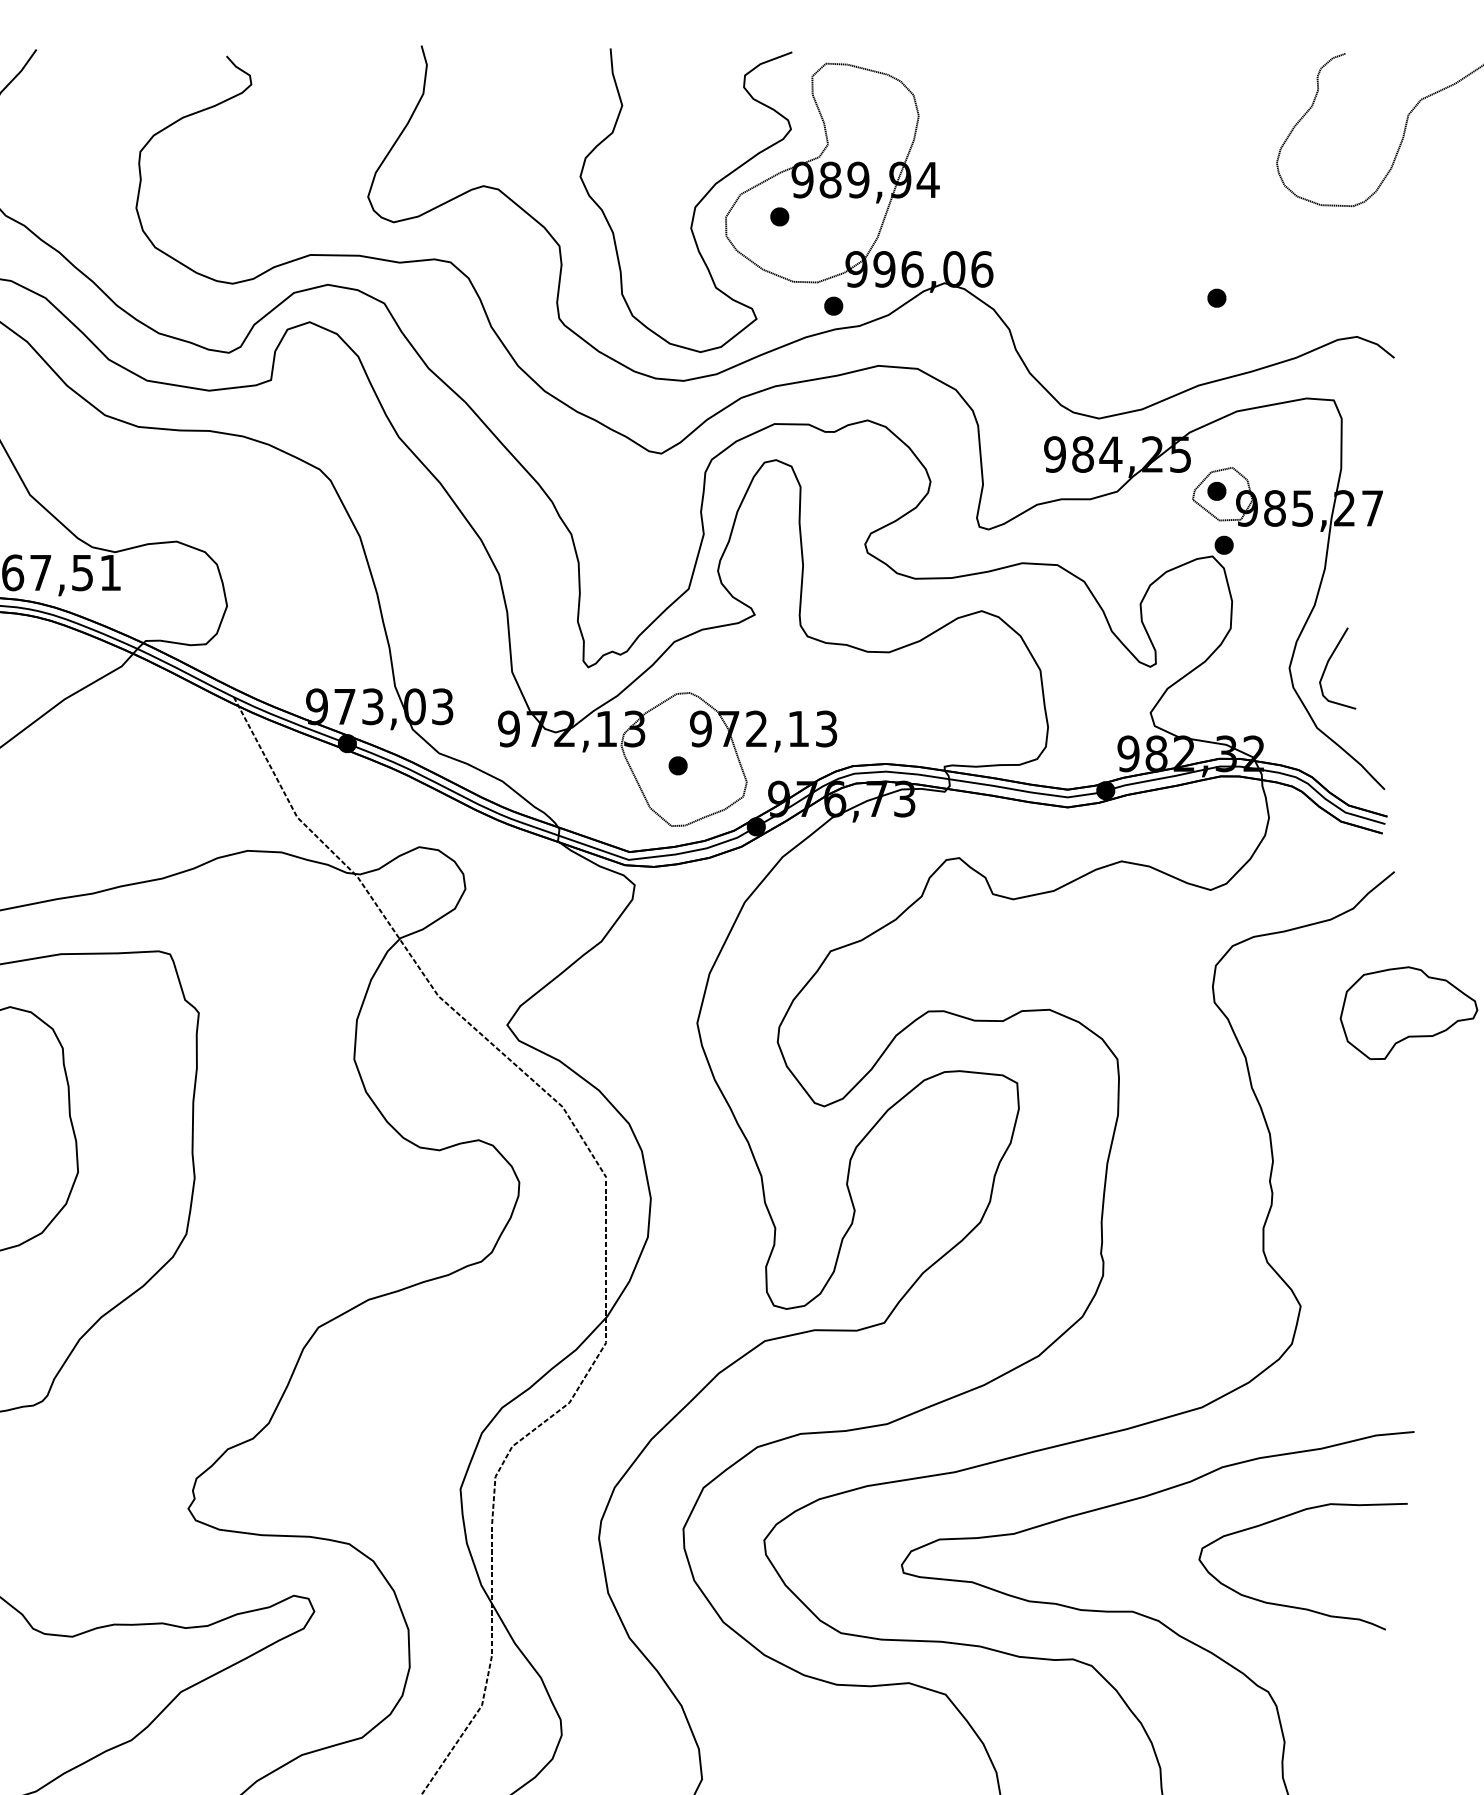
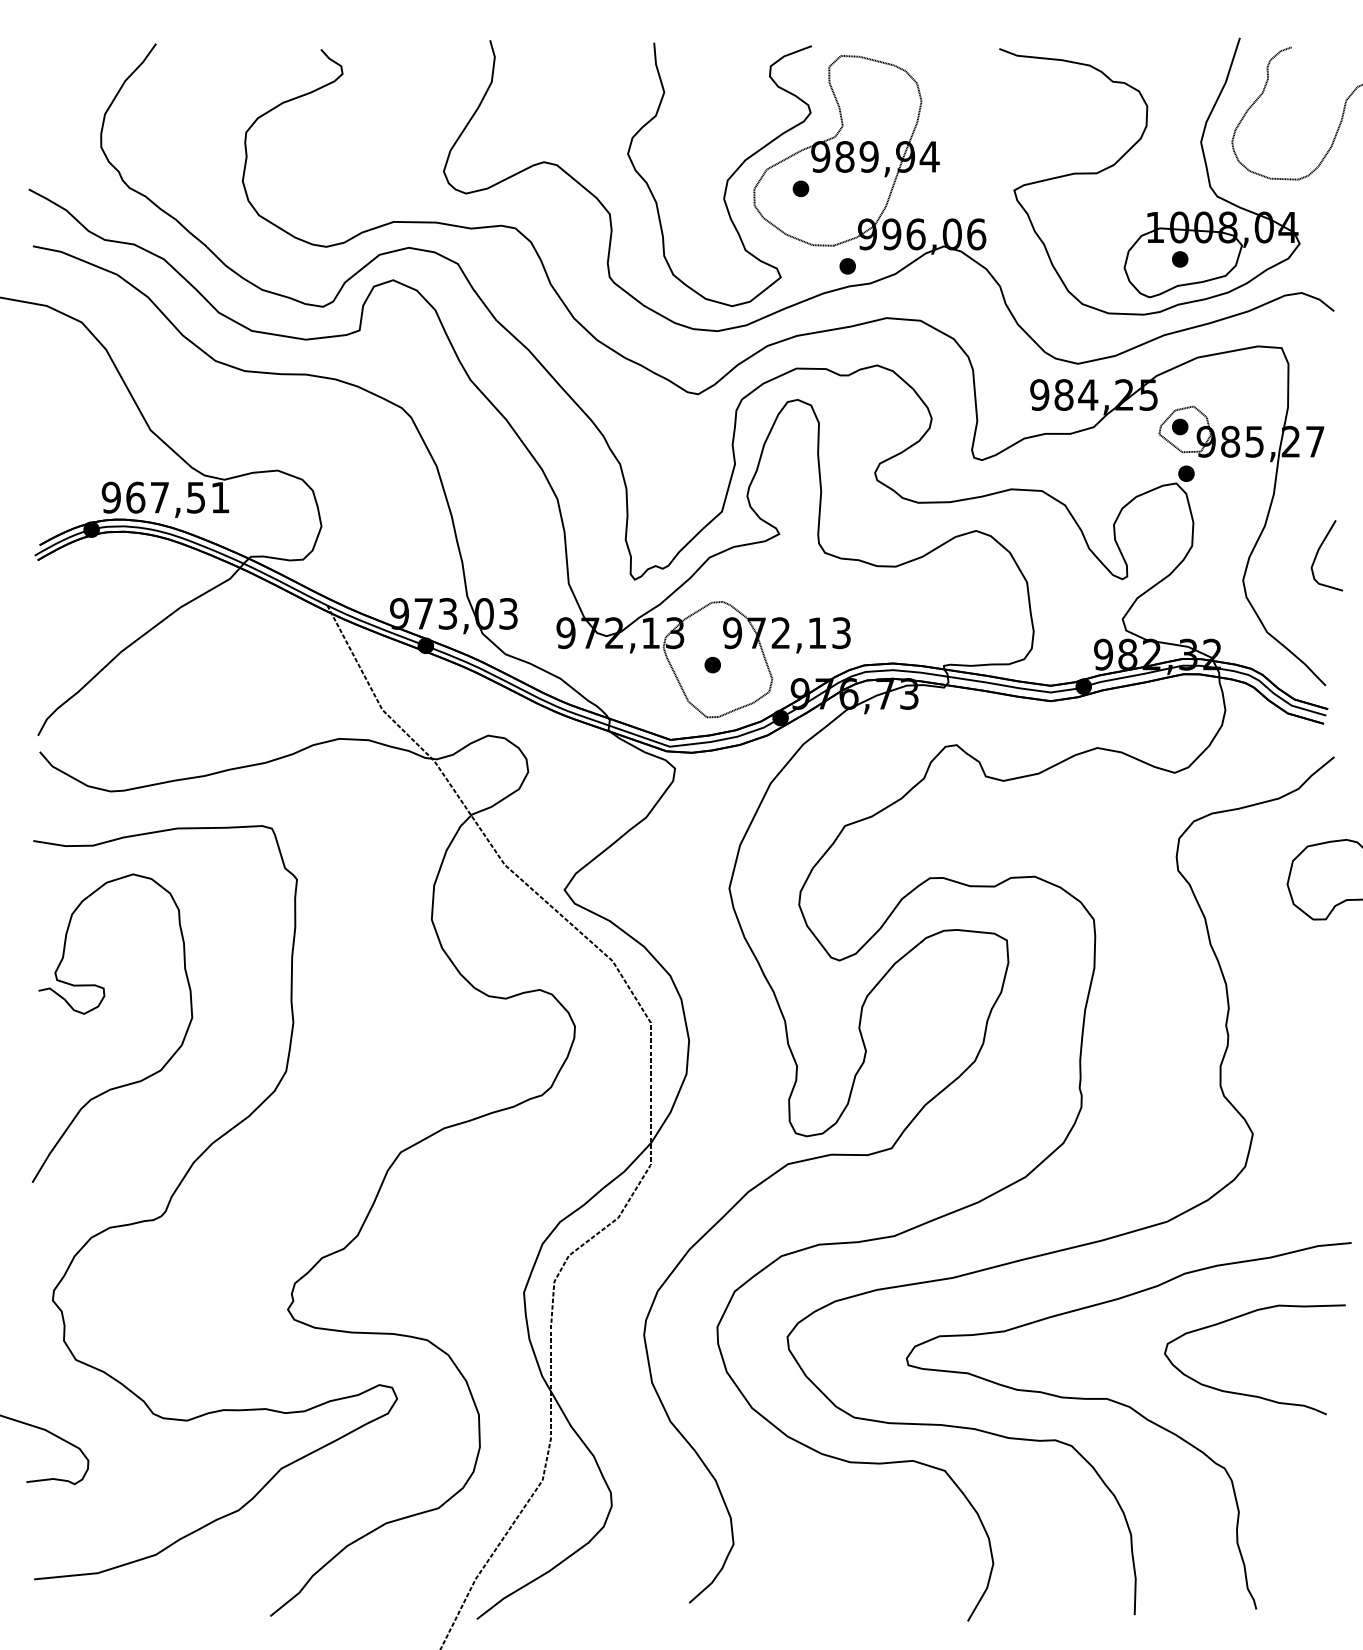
part: (1156, 176) -> (1127, 153), added
curve: (1327, 666) -> (1318, 553), moved

